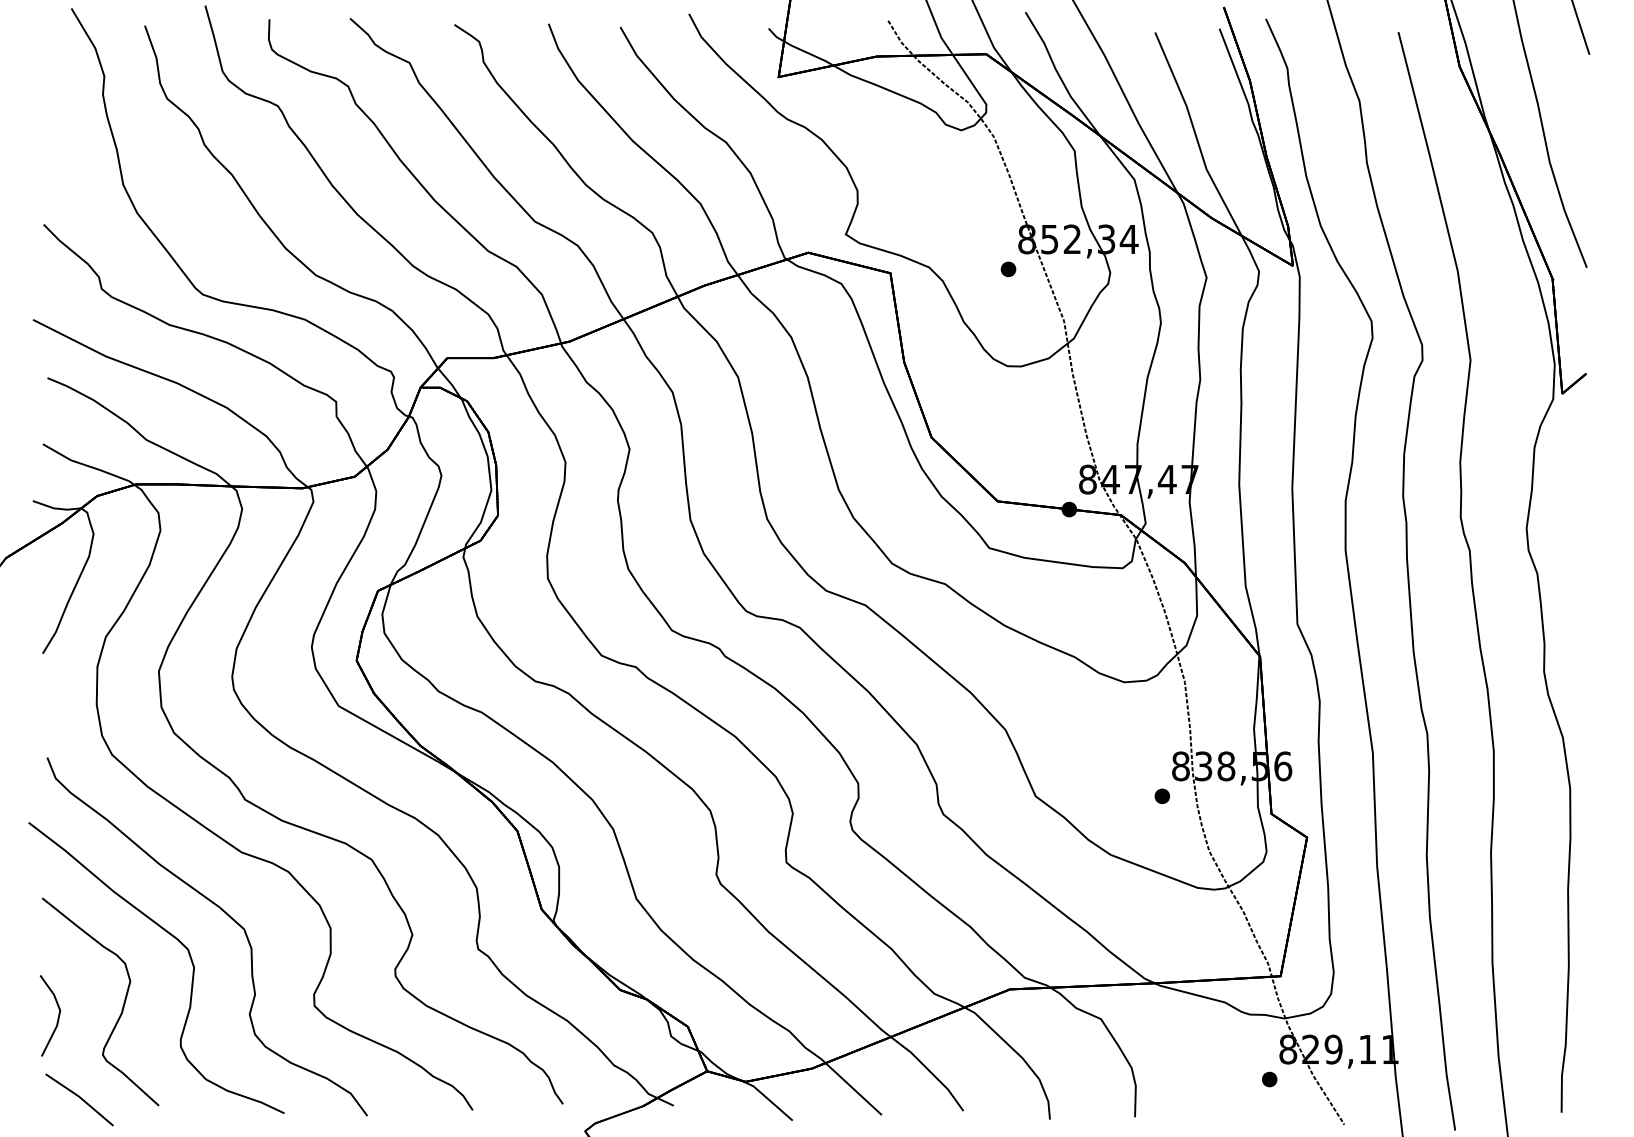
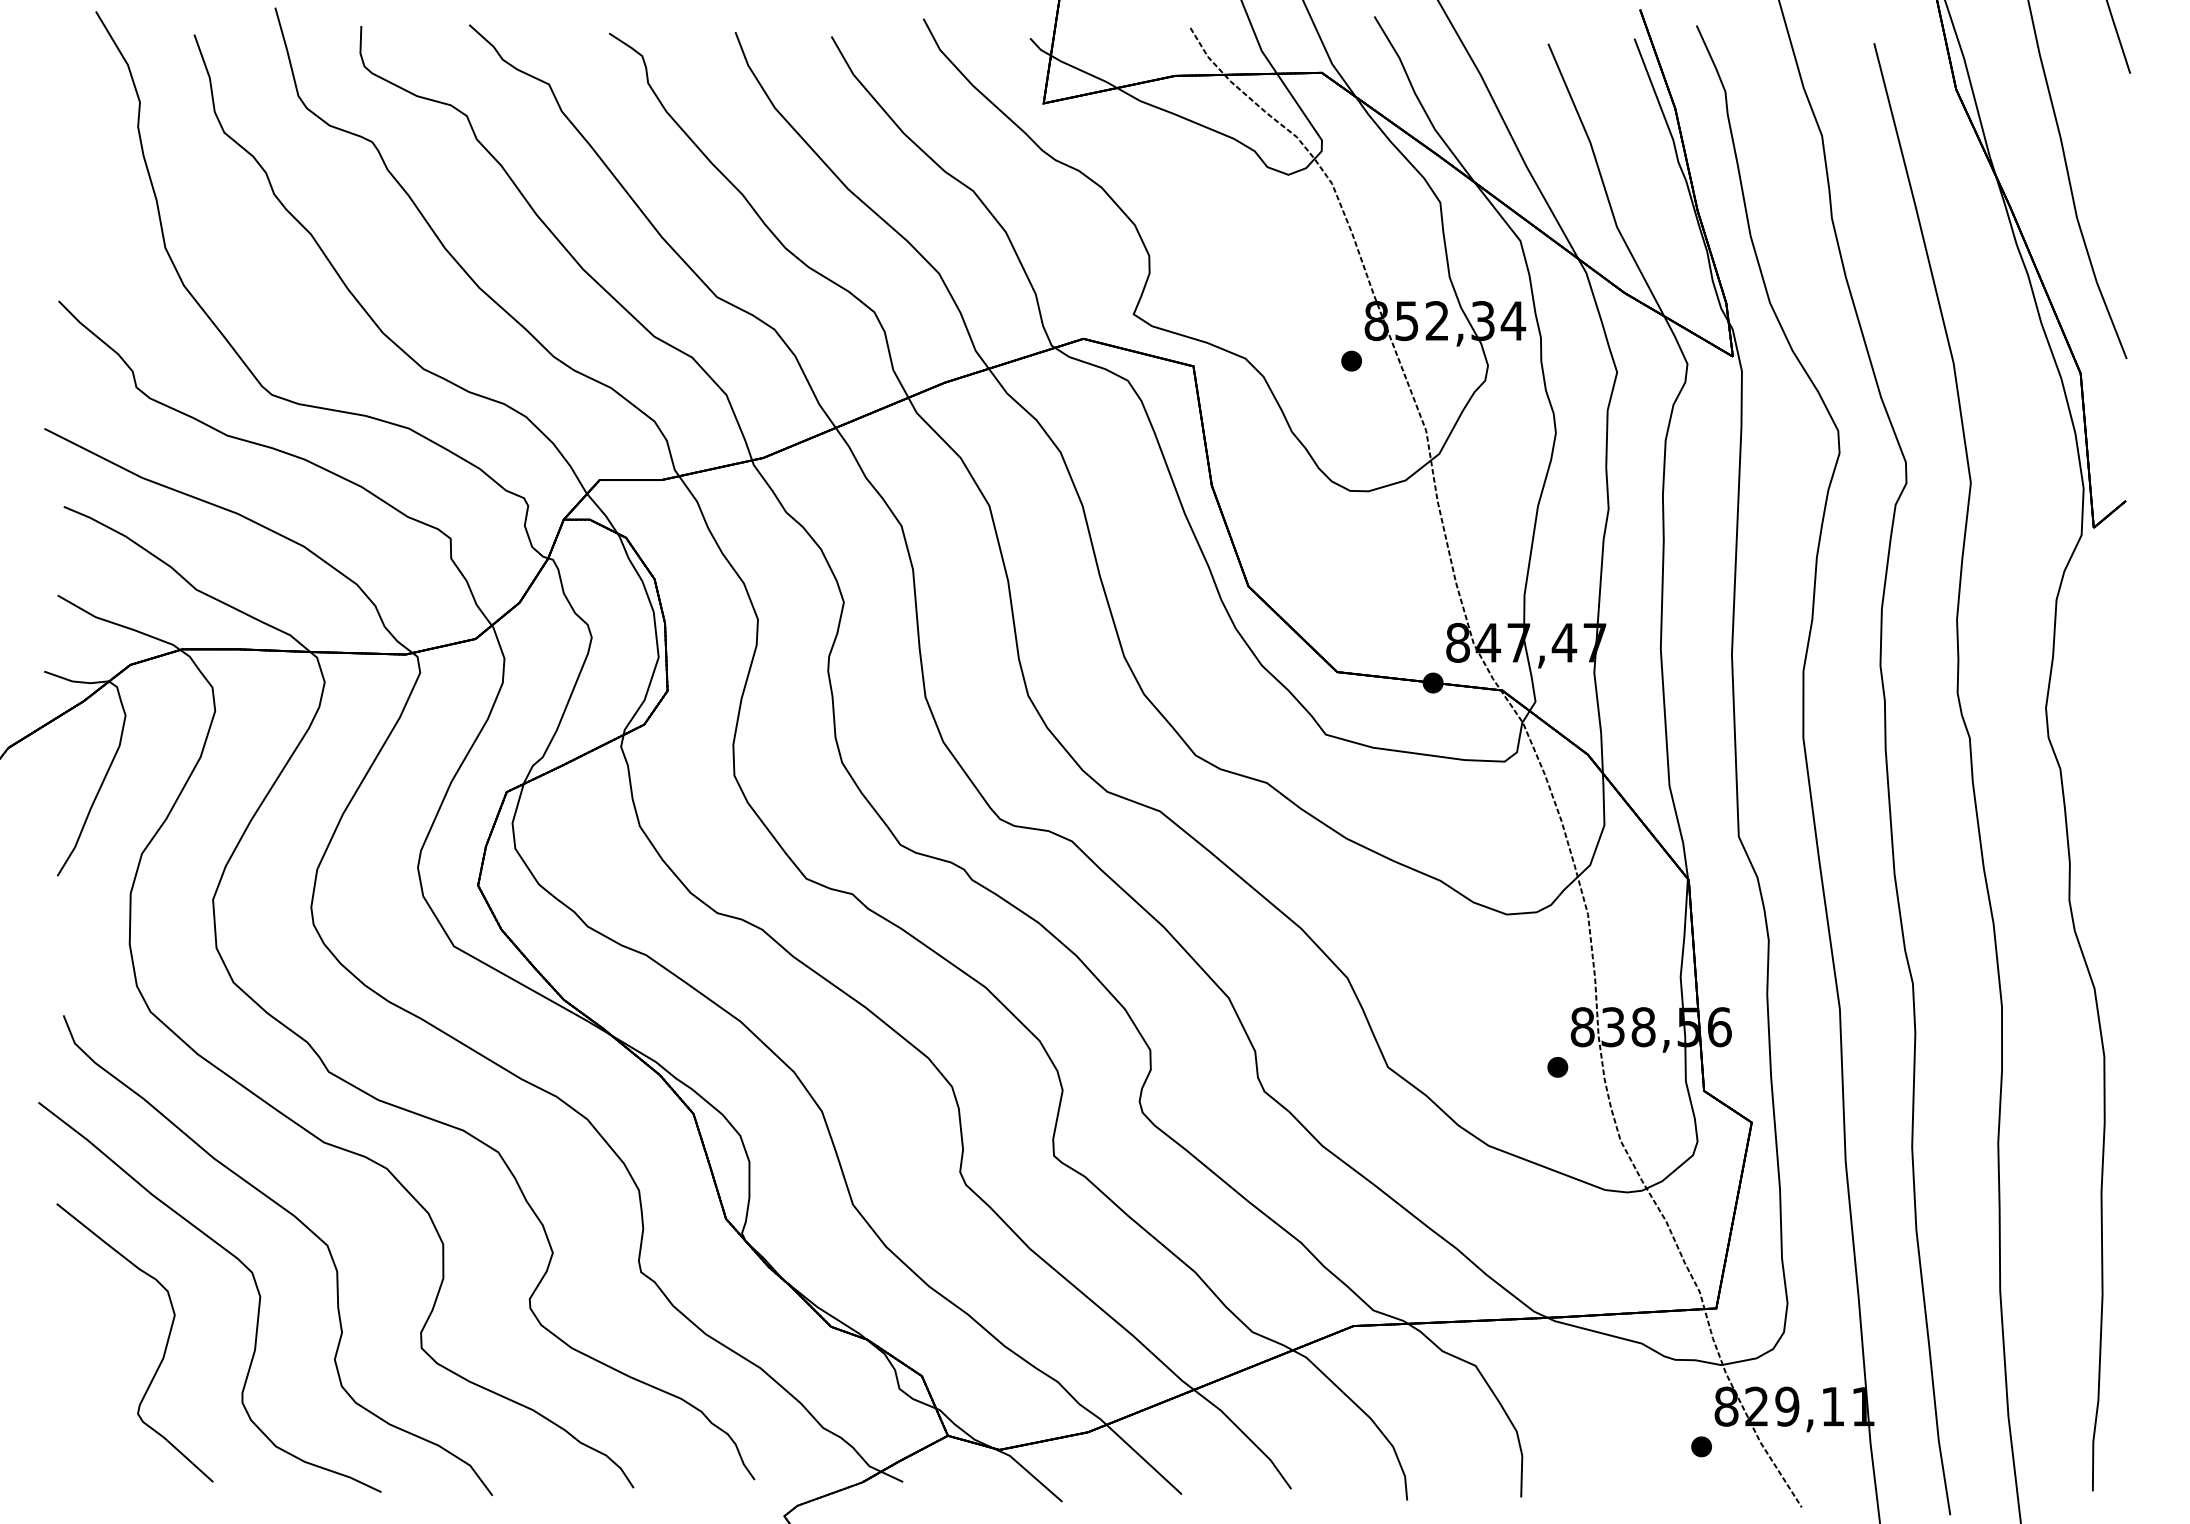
part: (52, 1037) -> (70, 1390), removed

